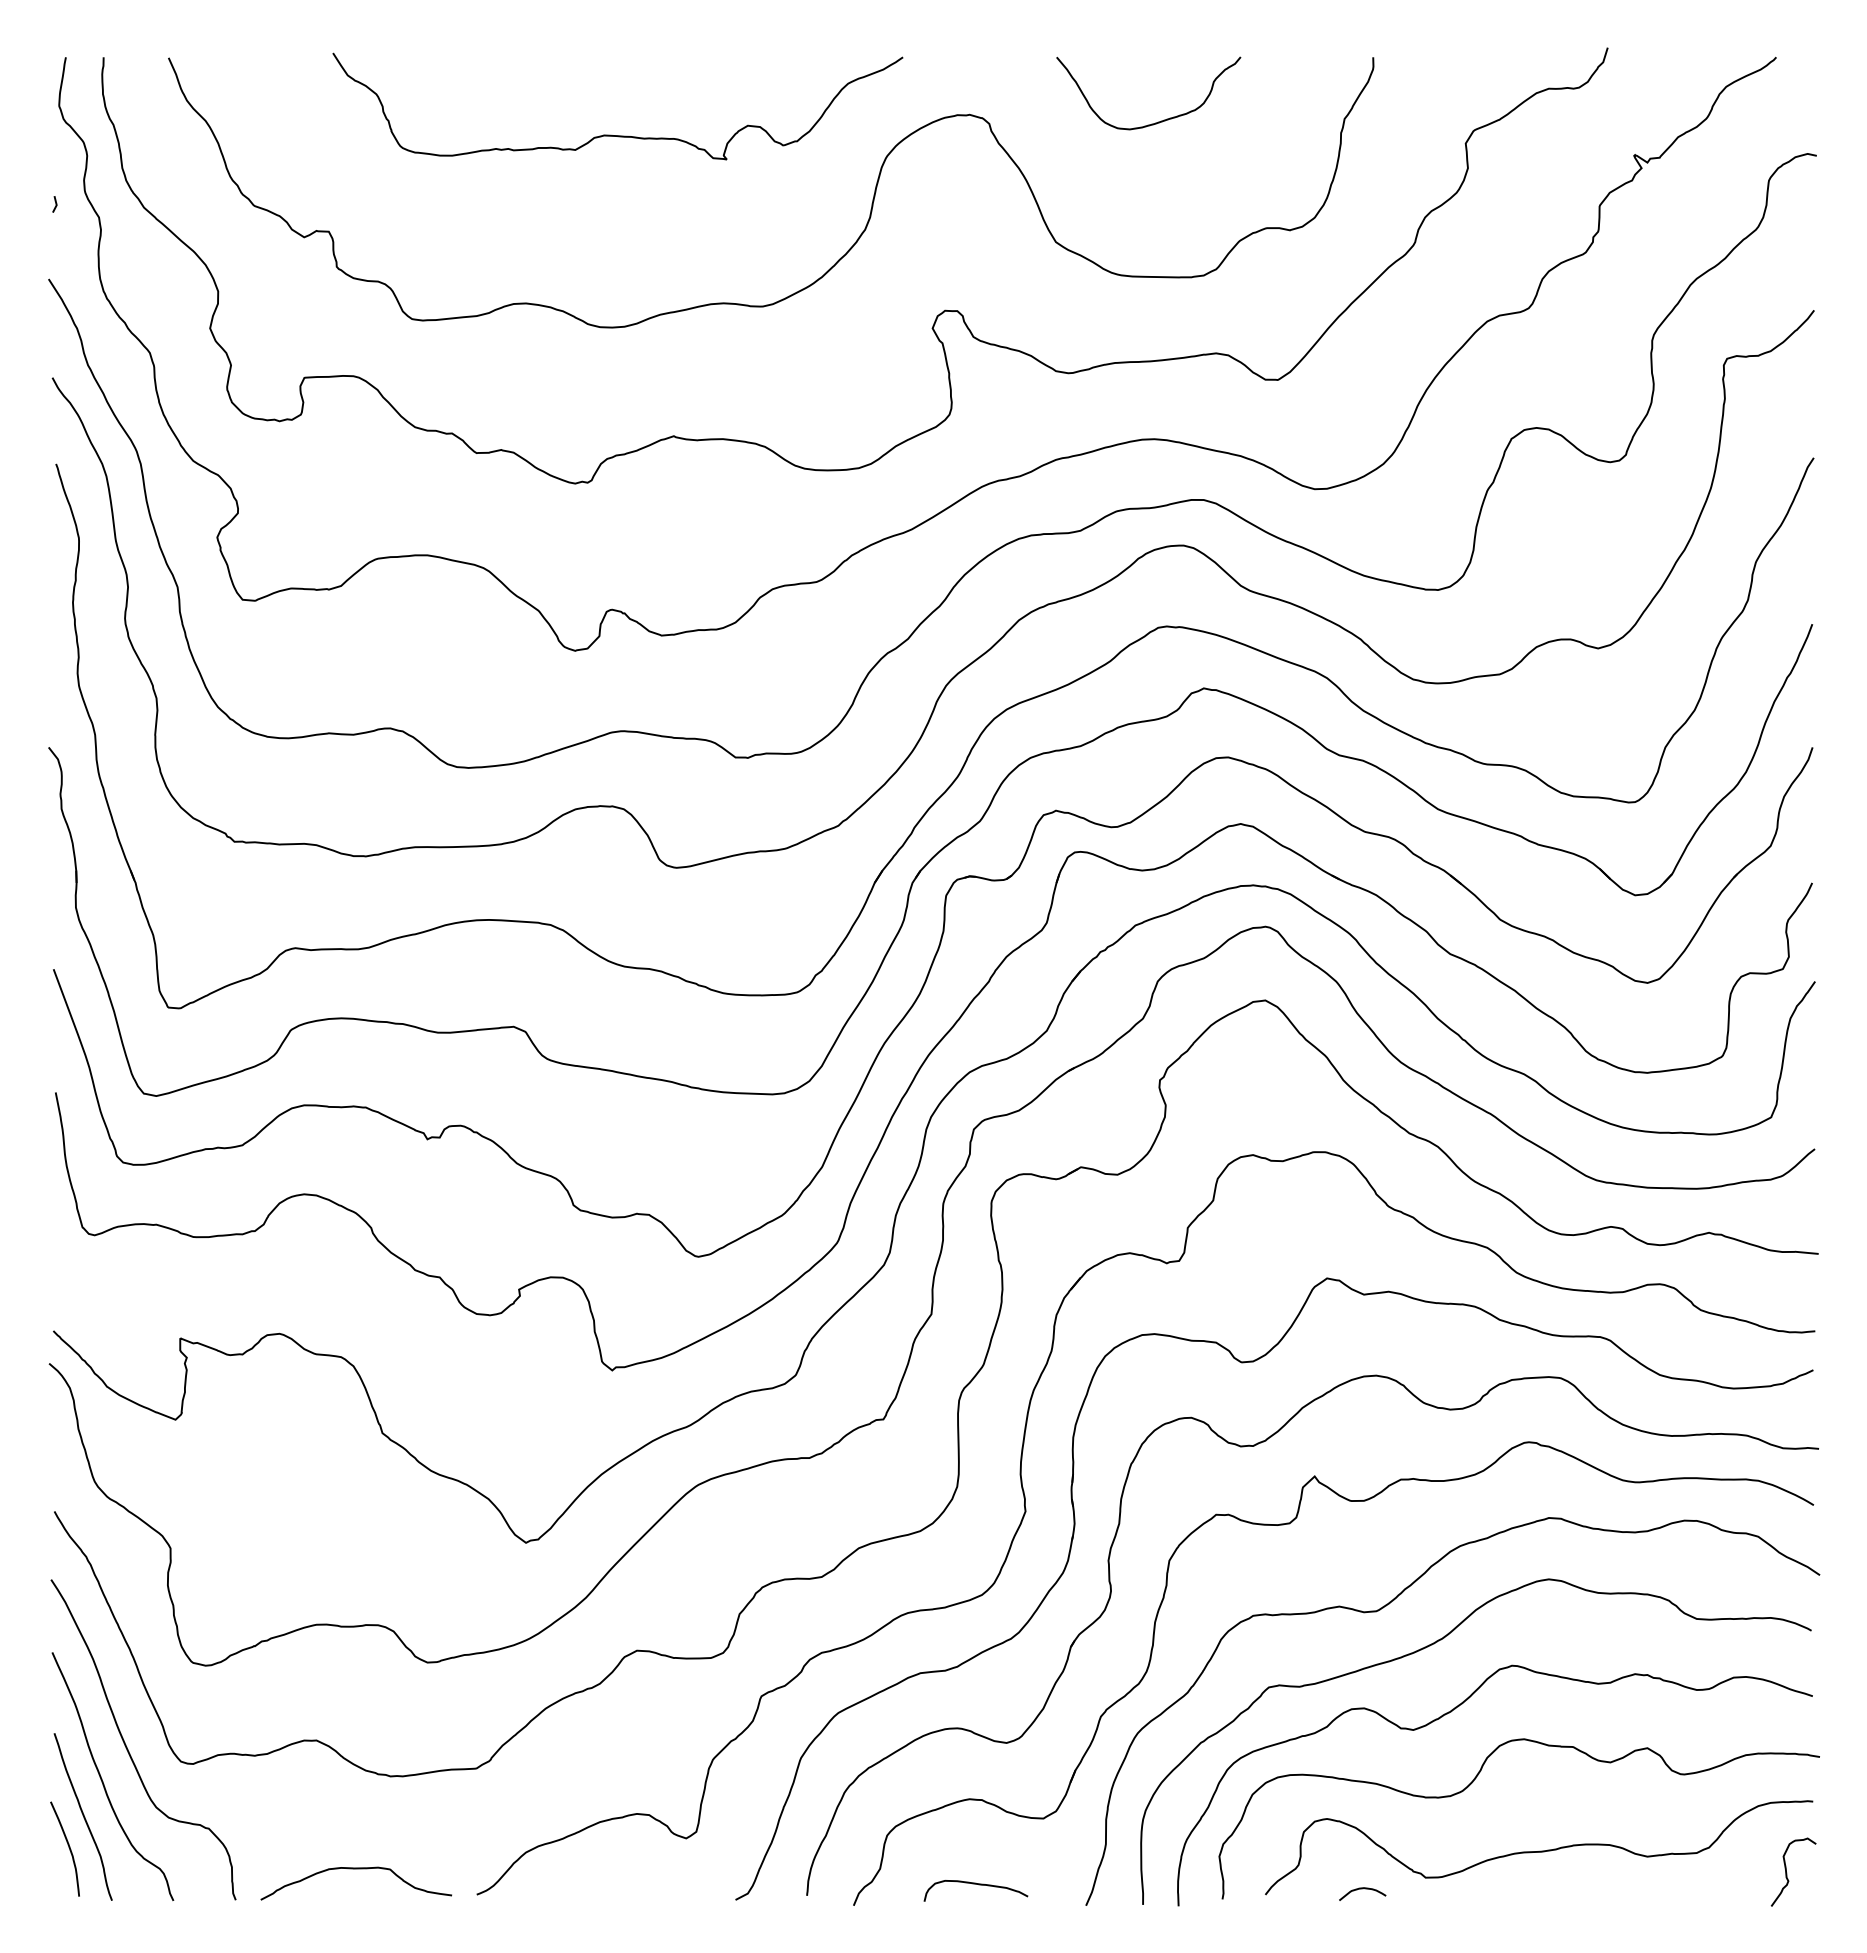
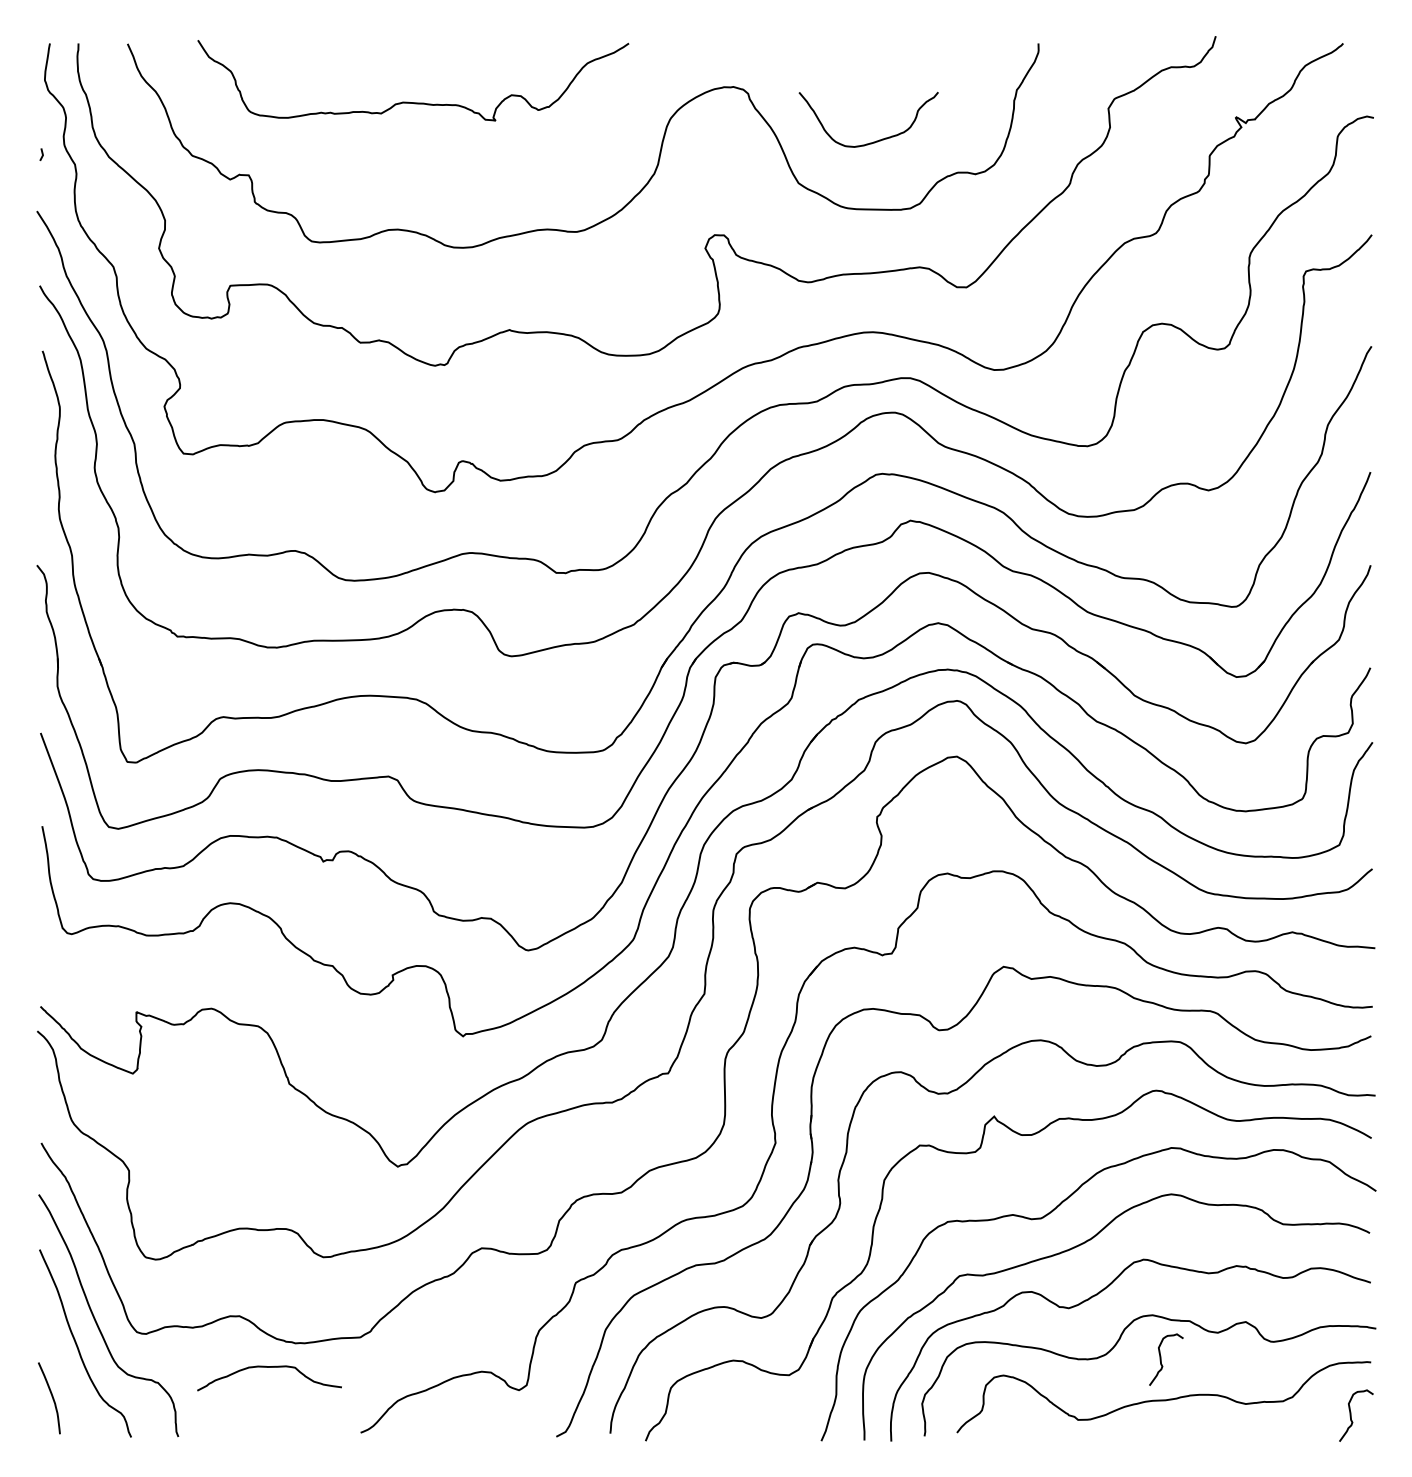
curve: (1158, 120) -> (876, 140), moved
curve: (611, 134) -> (408, 101), moved
curve: (1535, 1797) -> (1161, 1359), added
curve: (82, 1816) -> (62, 1373), removed
curve: (356, 1869) -> (269, 1367), moved
curve: (975, 1885) -> (737, 1425), removed
curve: (1360, 1890) -> (1028, 1429), removed

